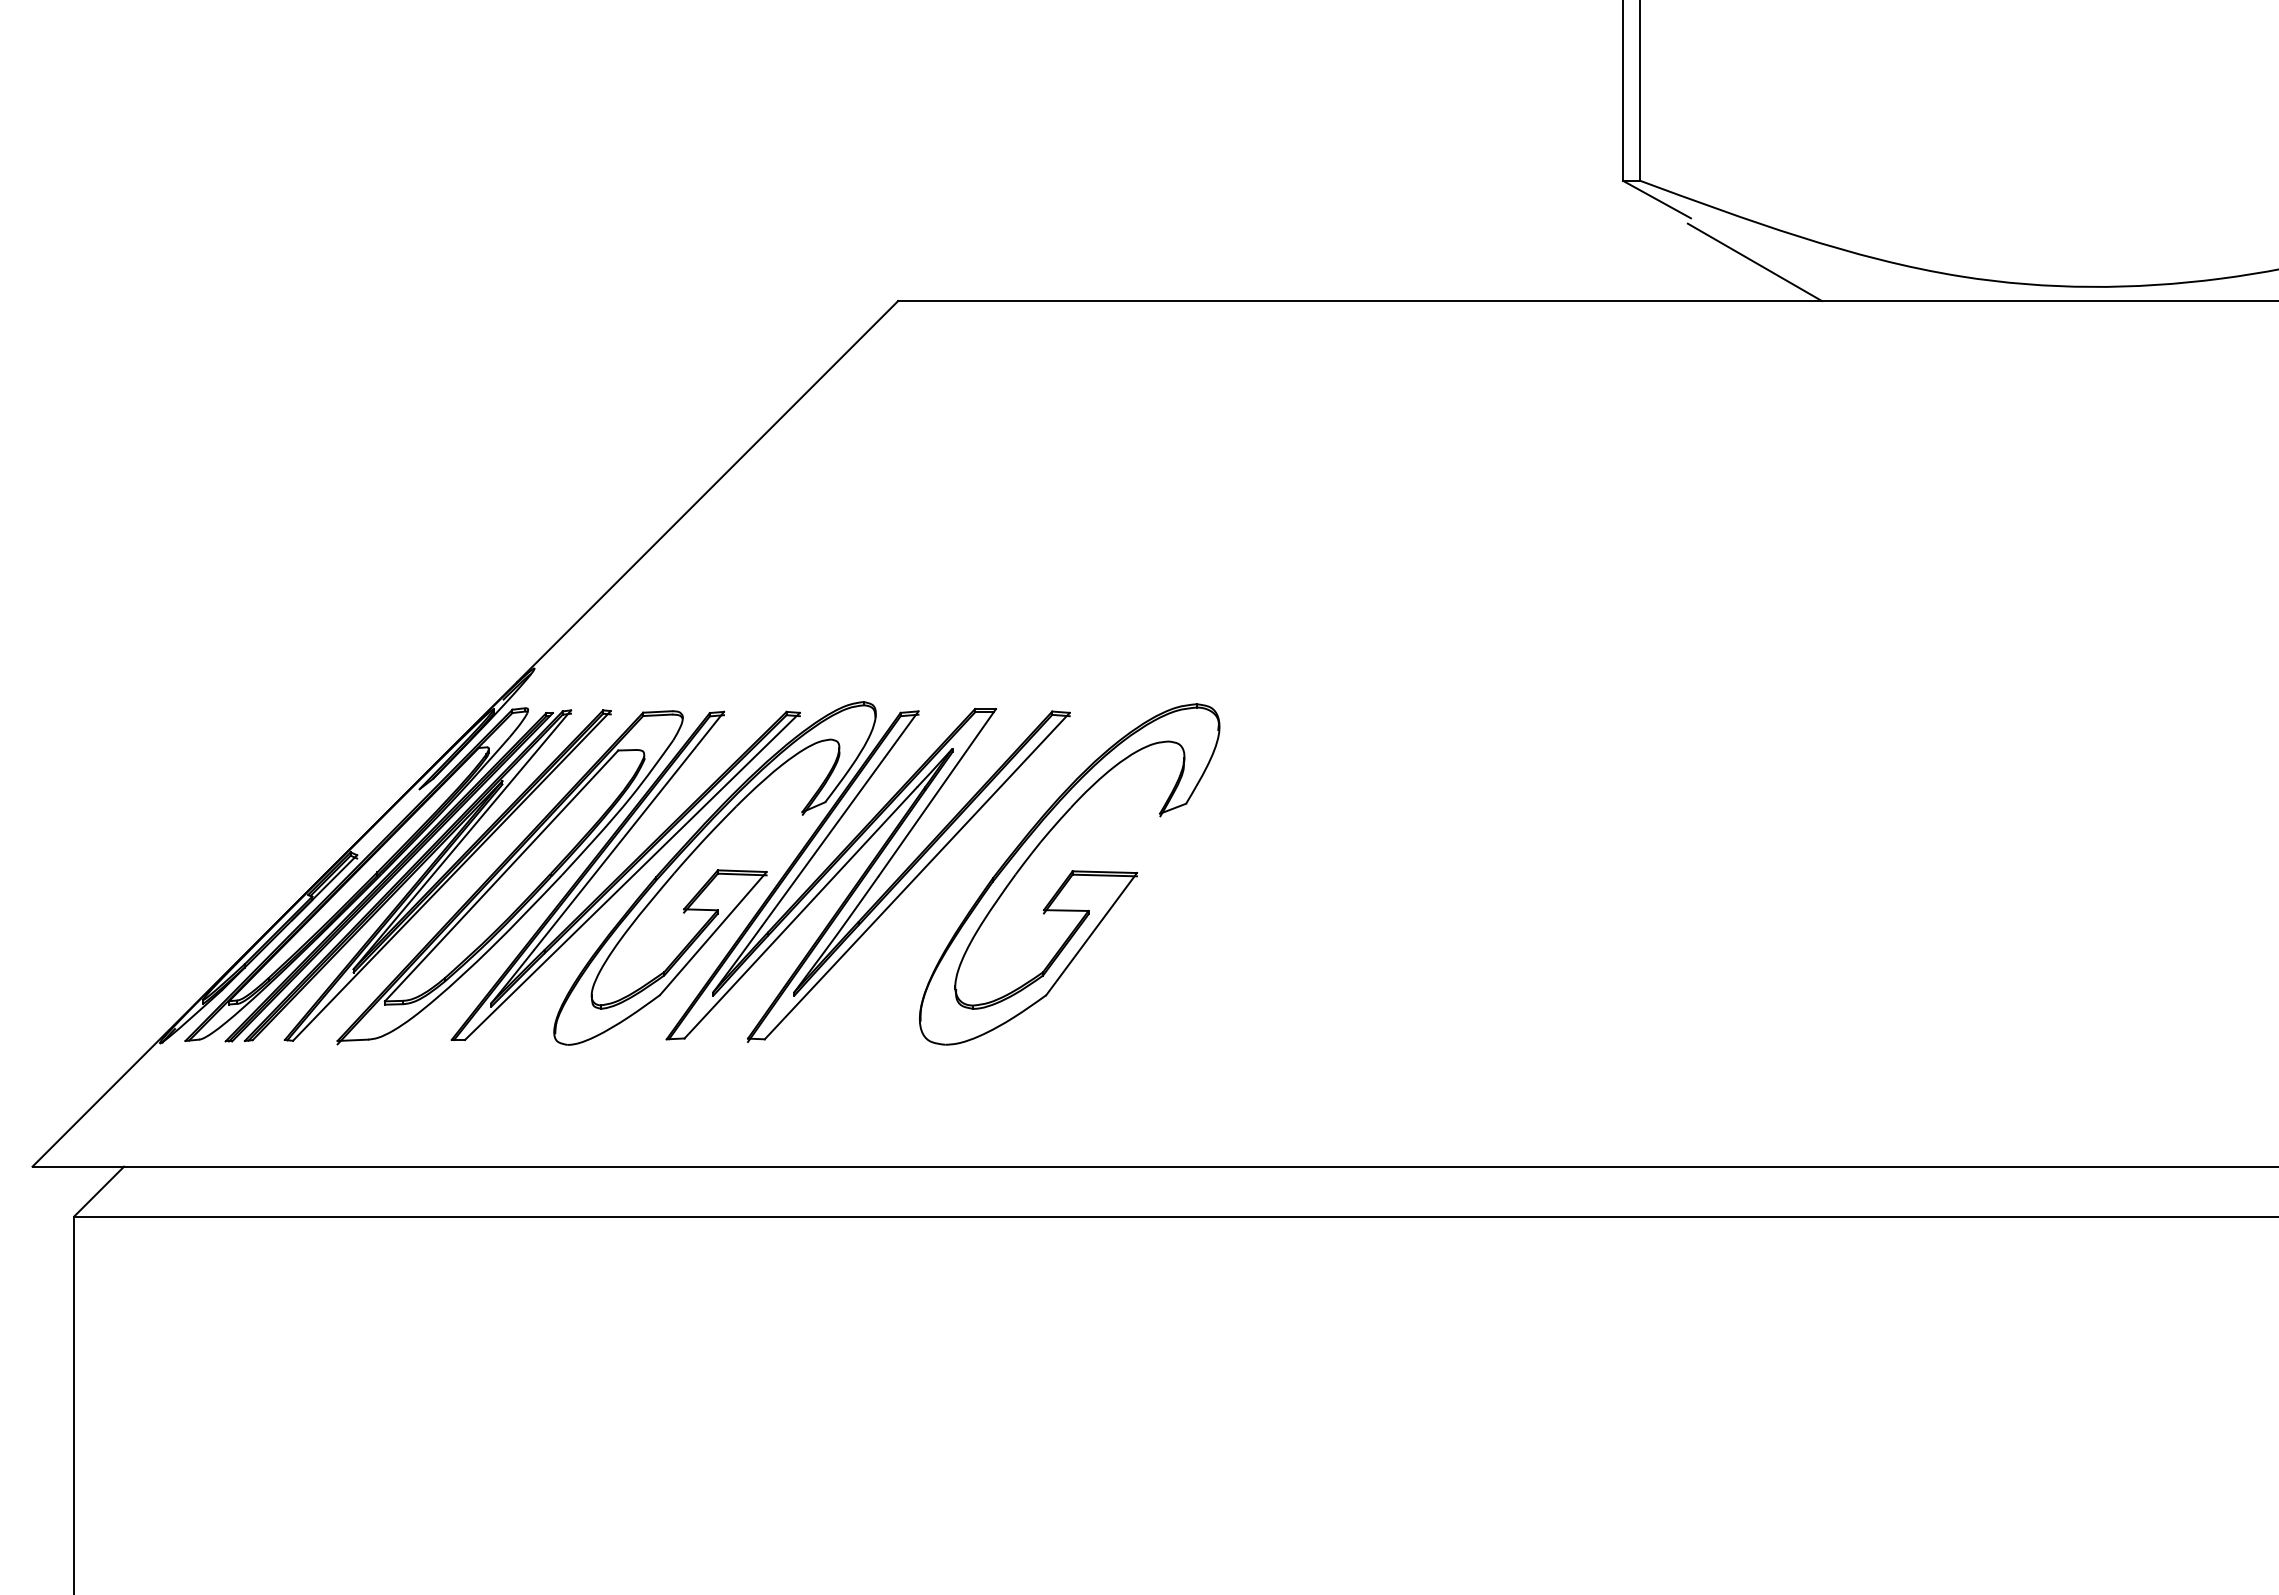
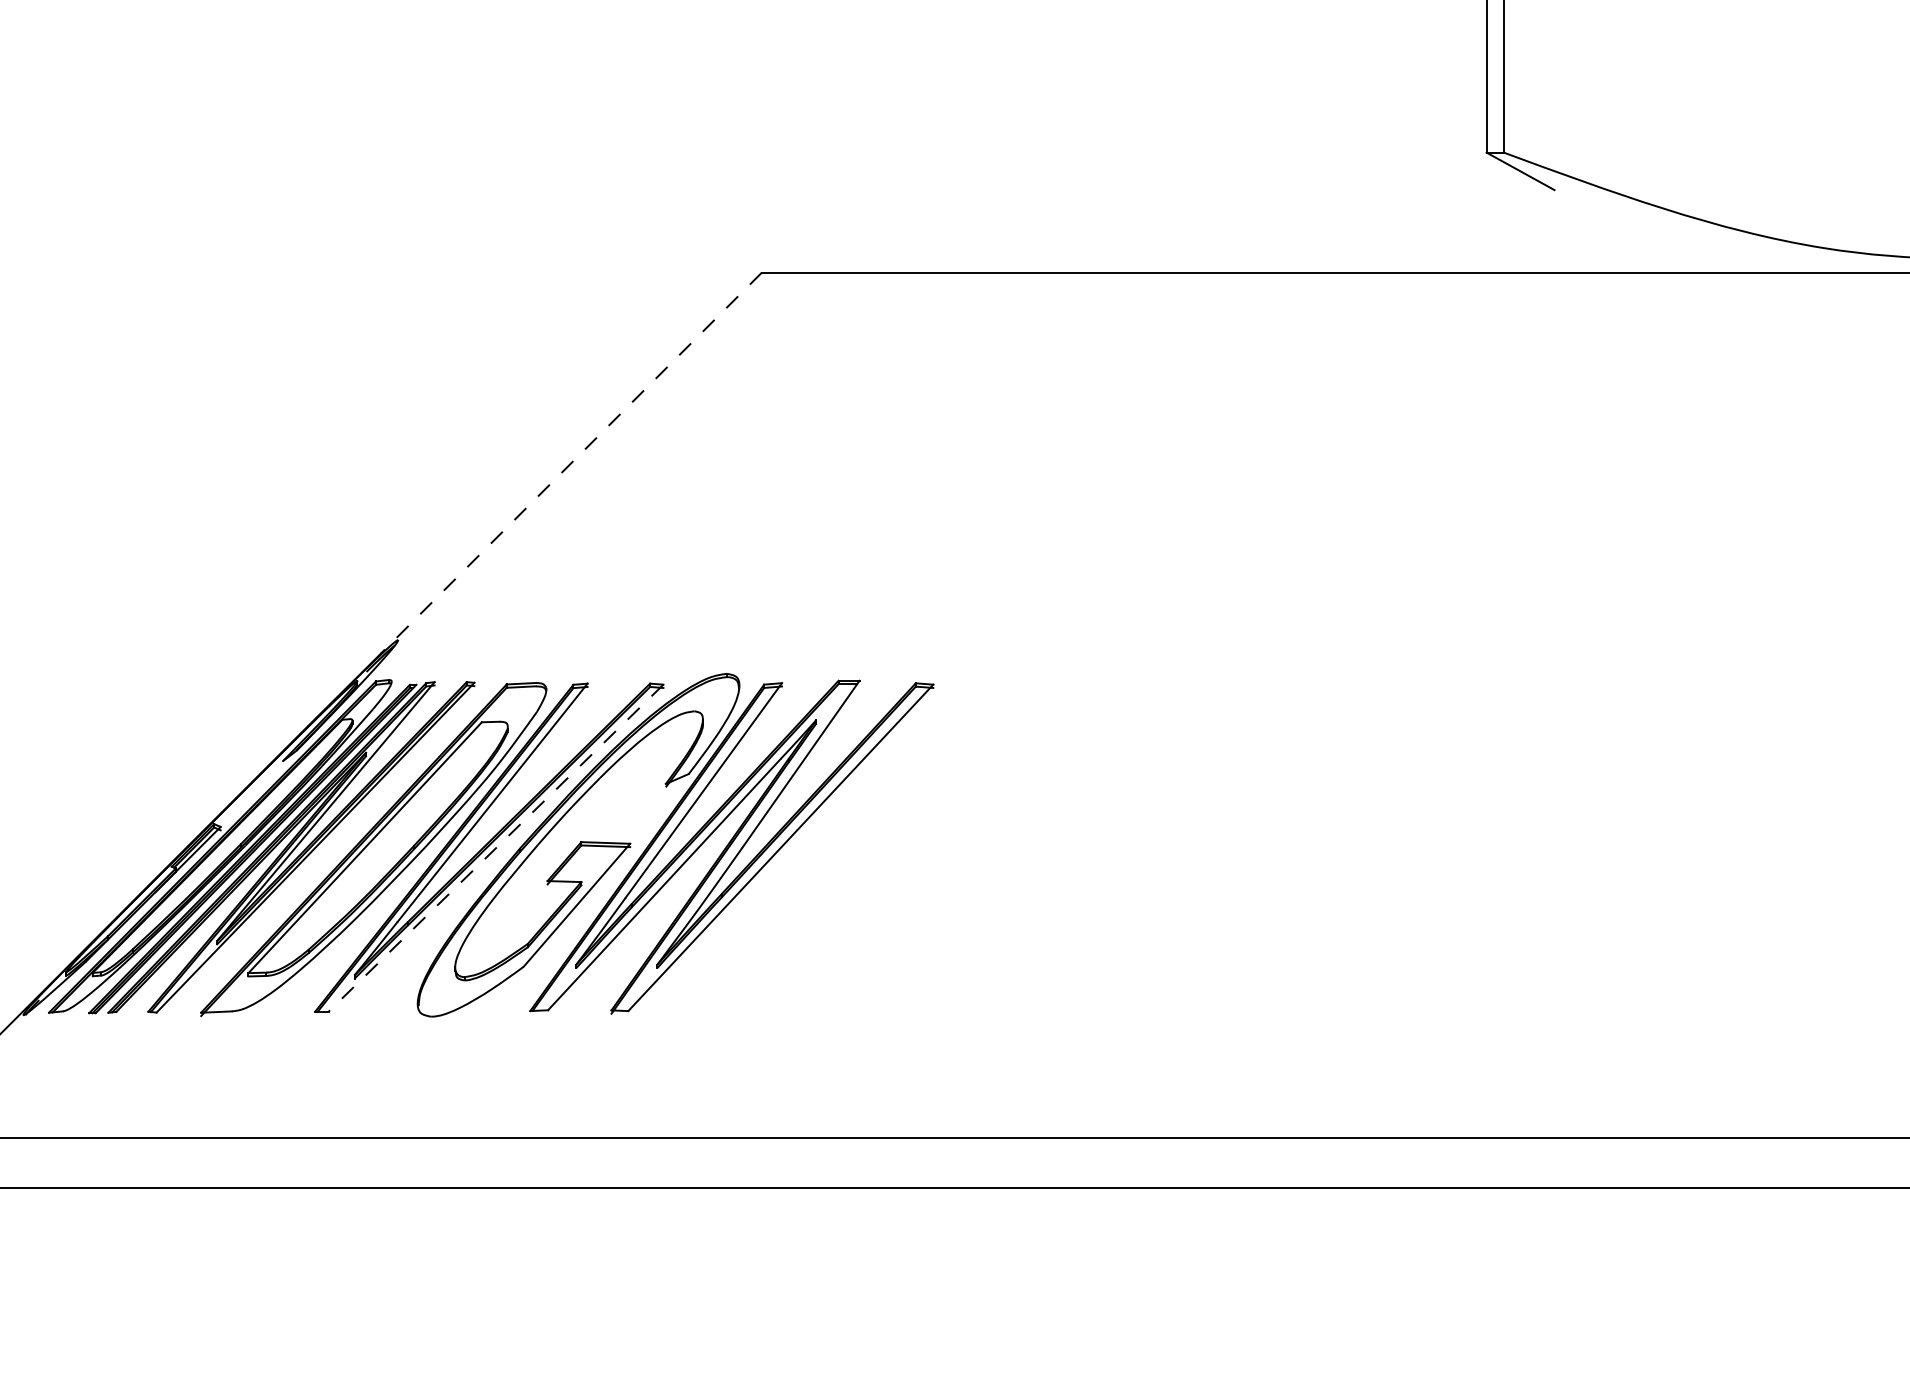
line: (1754, 262) -> (1618, 234), removed
line: (707, 491) -> (571, 463), solid -> dashed
part: (1069, 874) -> (933, 846), removed
line: (632, 876) -> (496, 848), solid -> dashed

